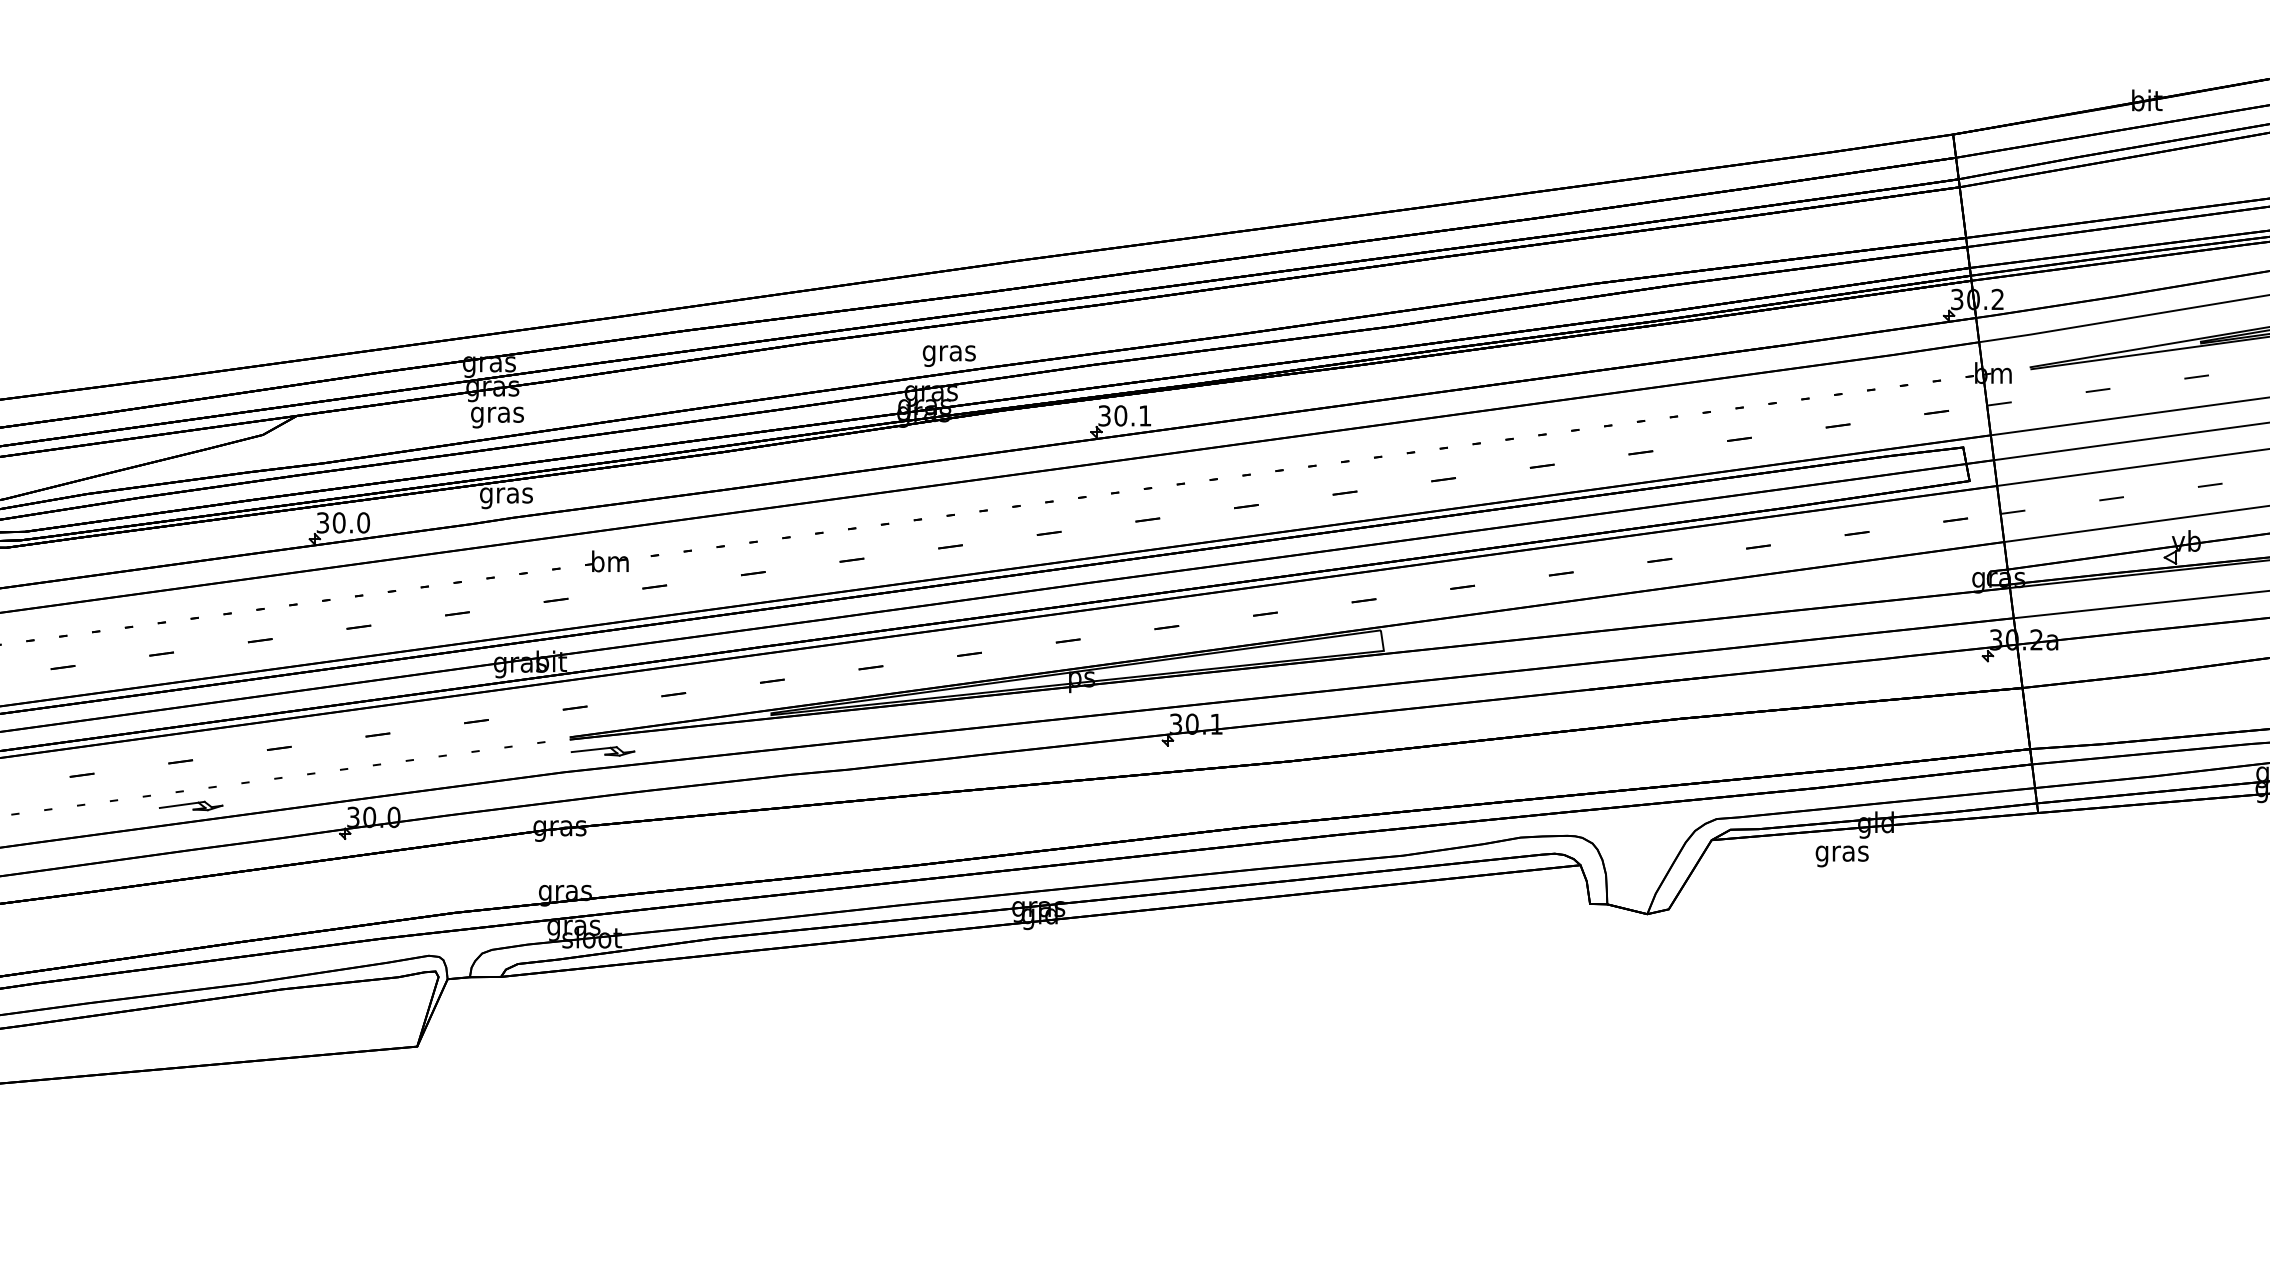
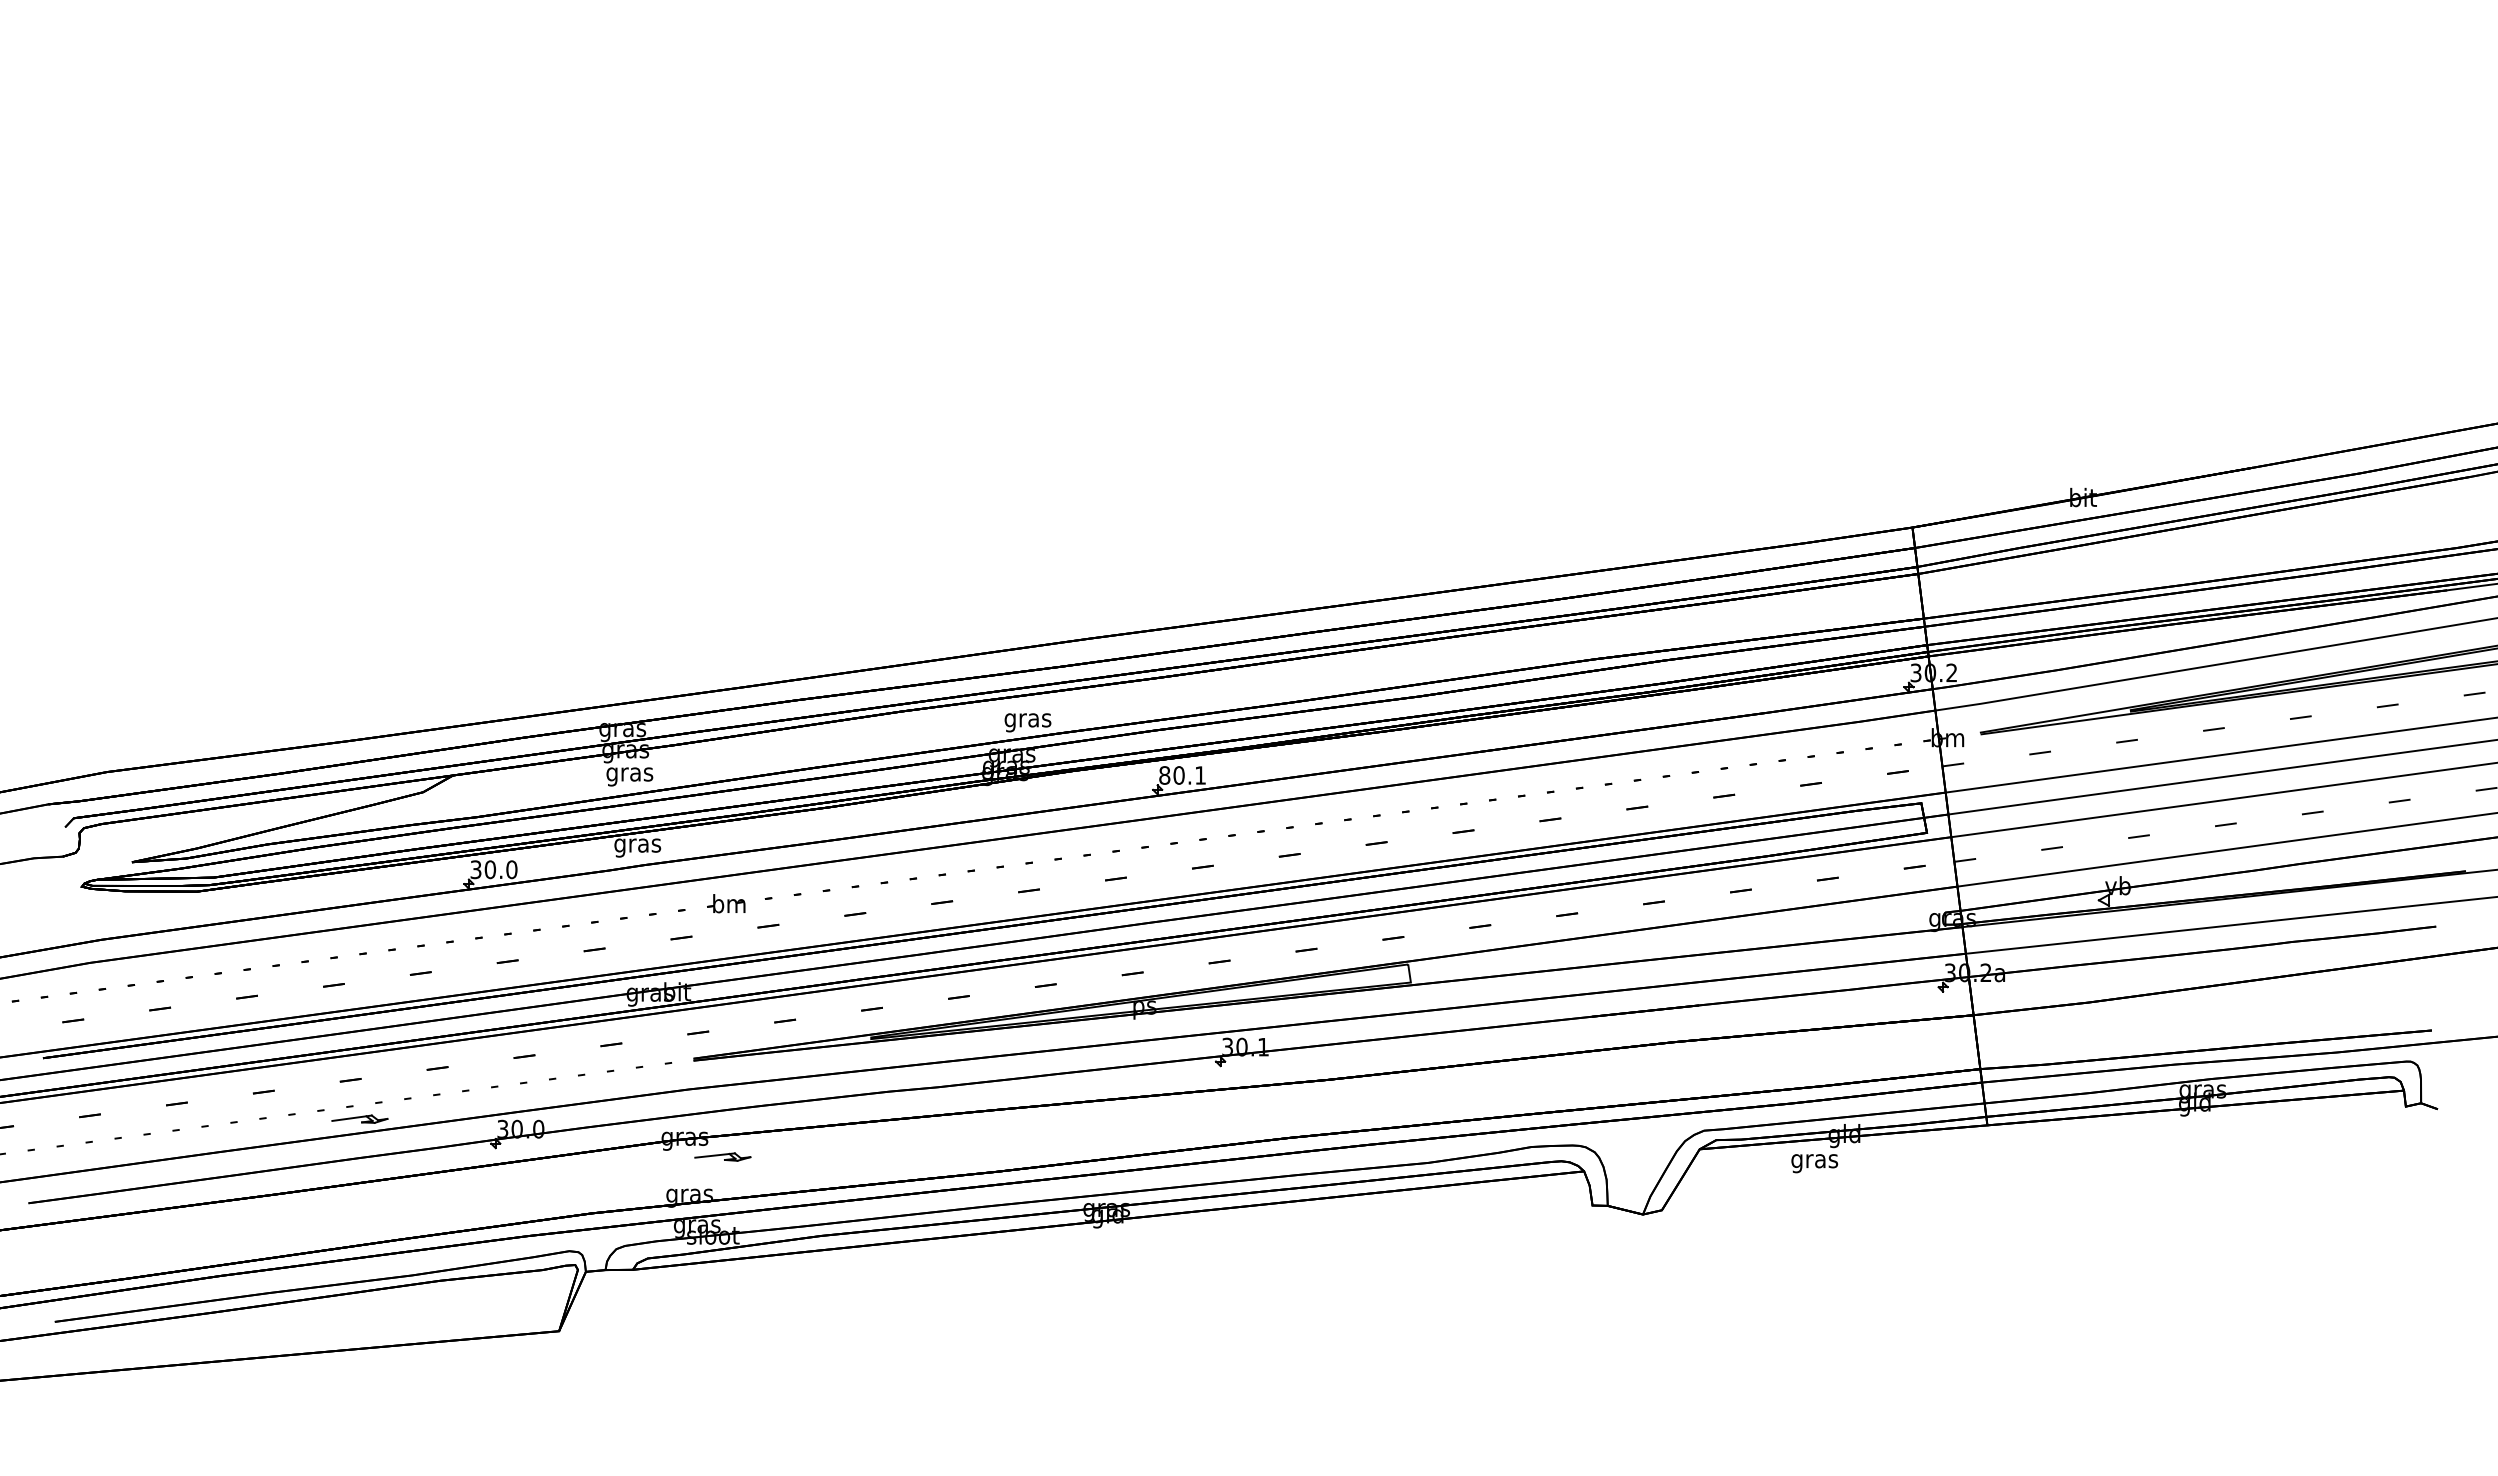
text: (1104, 415) -> (1164, 775), 30.1 -> 80.1
part: (602, 750) -> (722, 1156), moved

